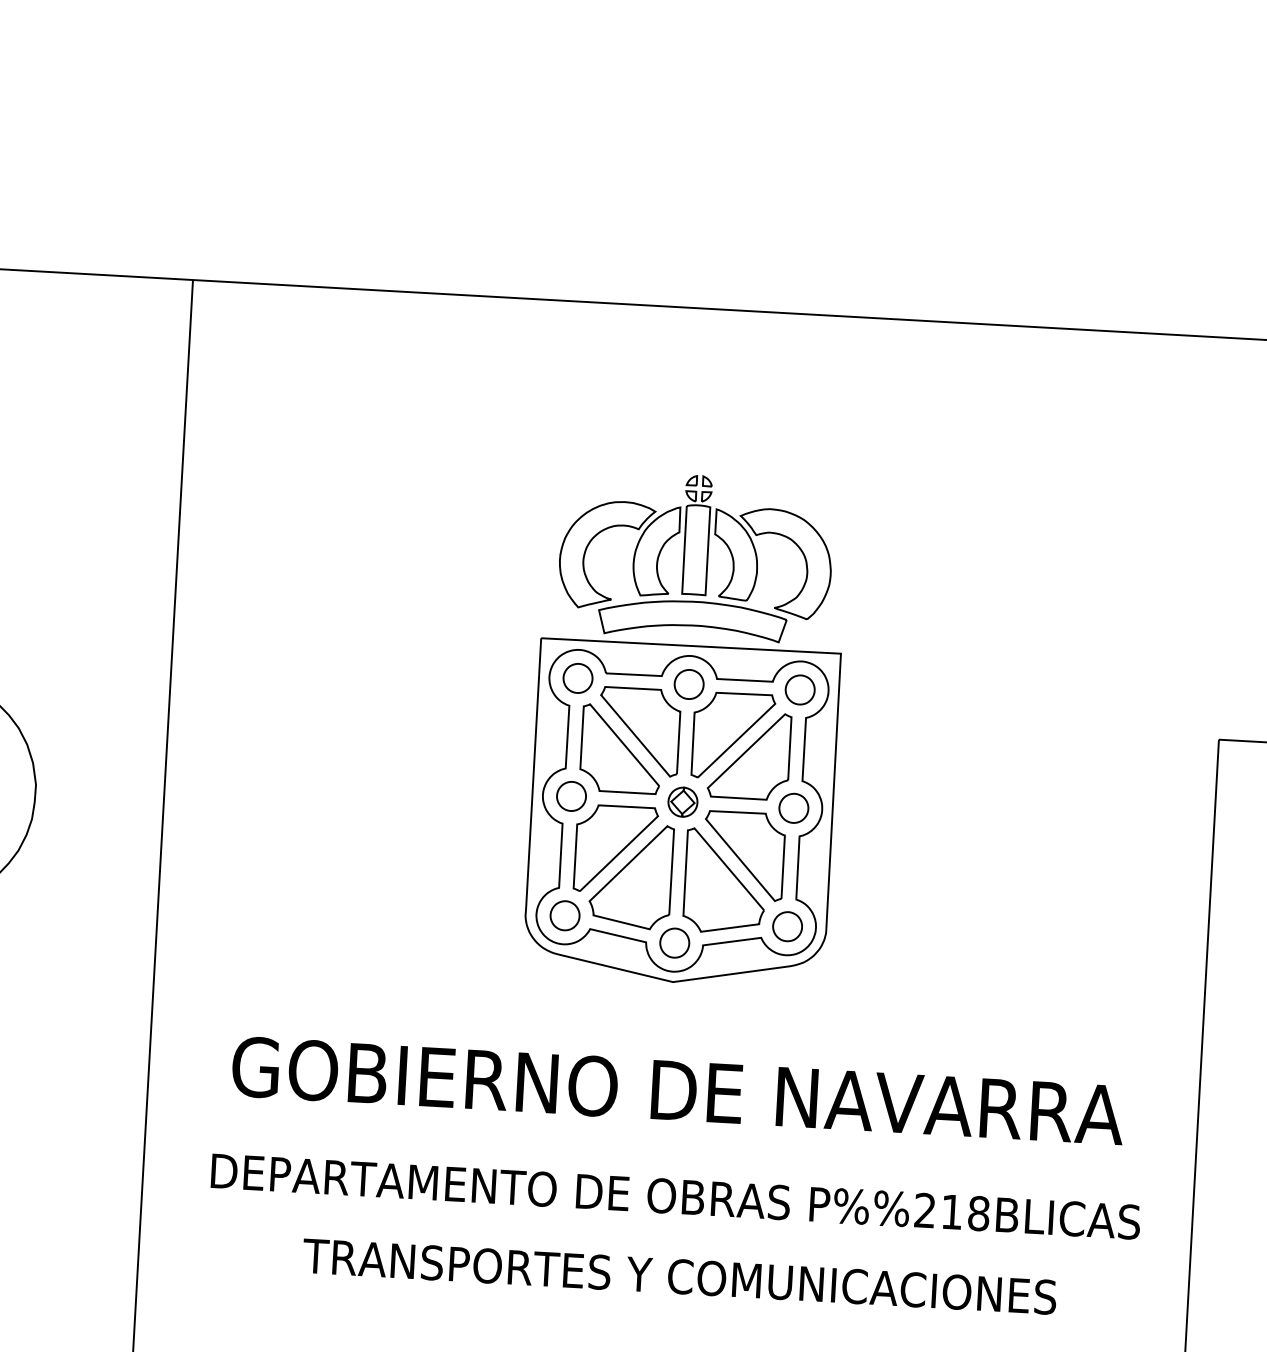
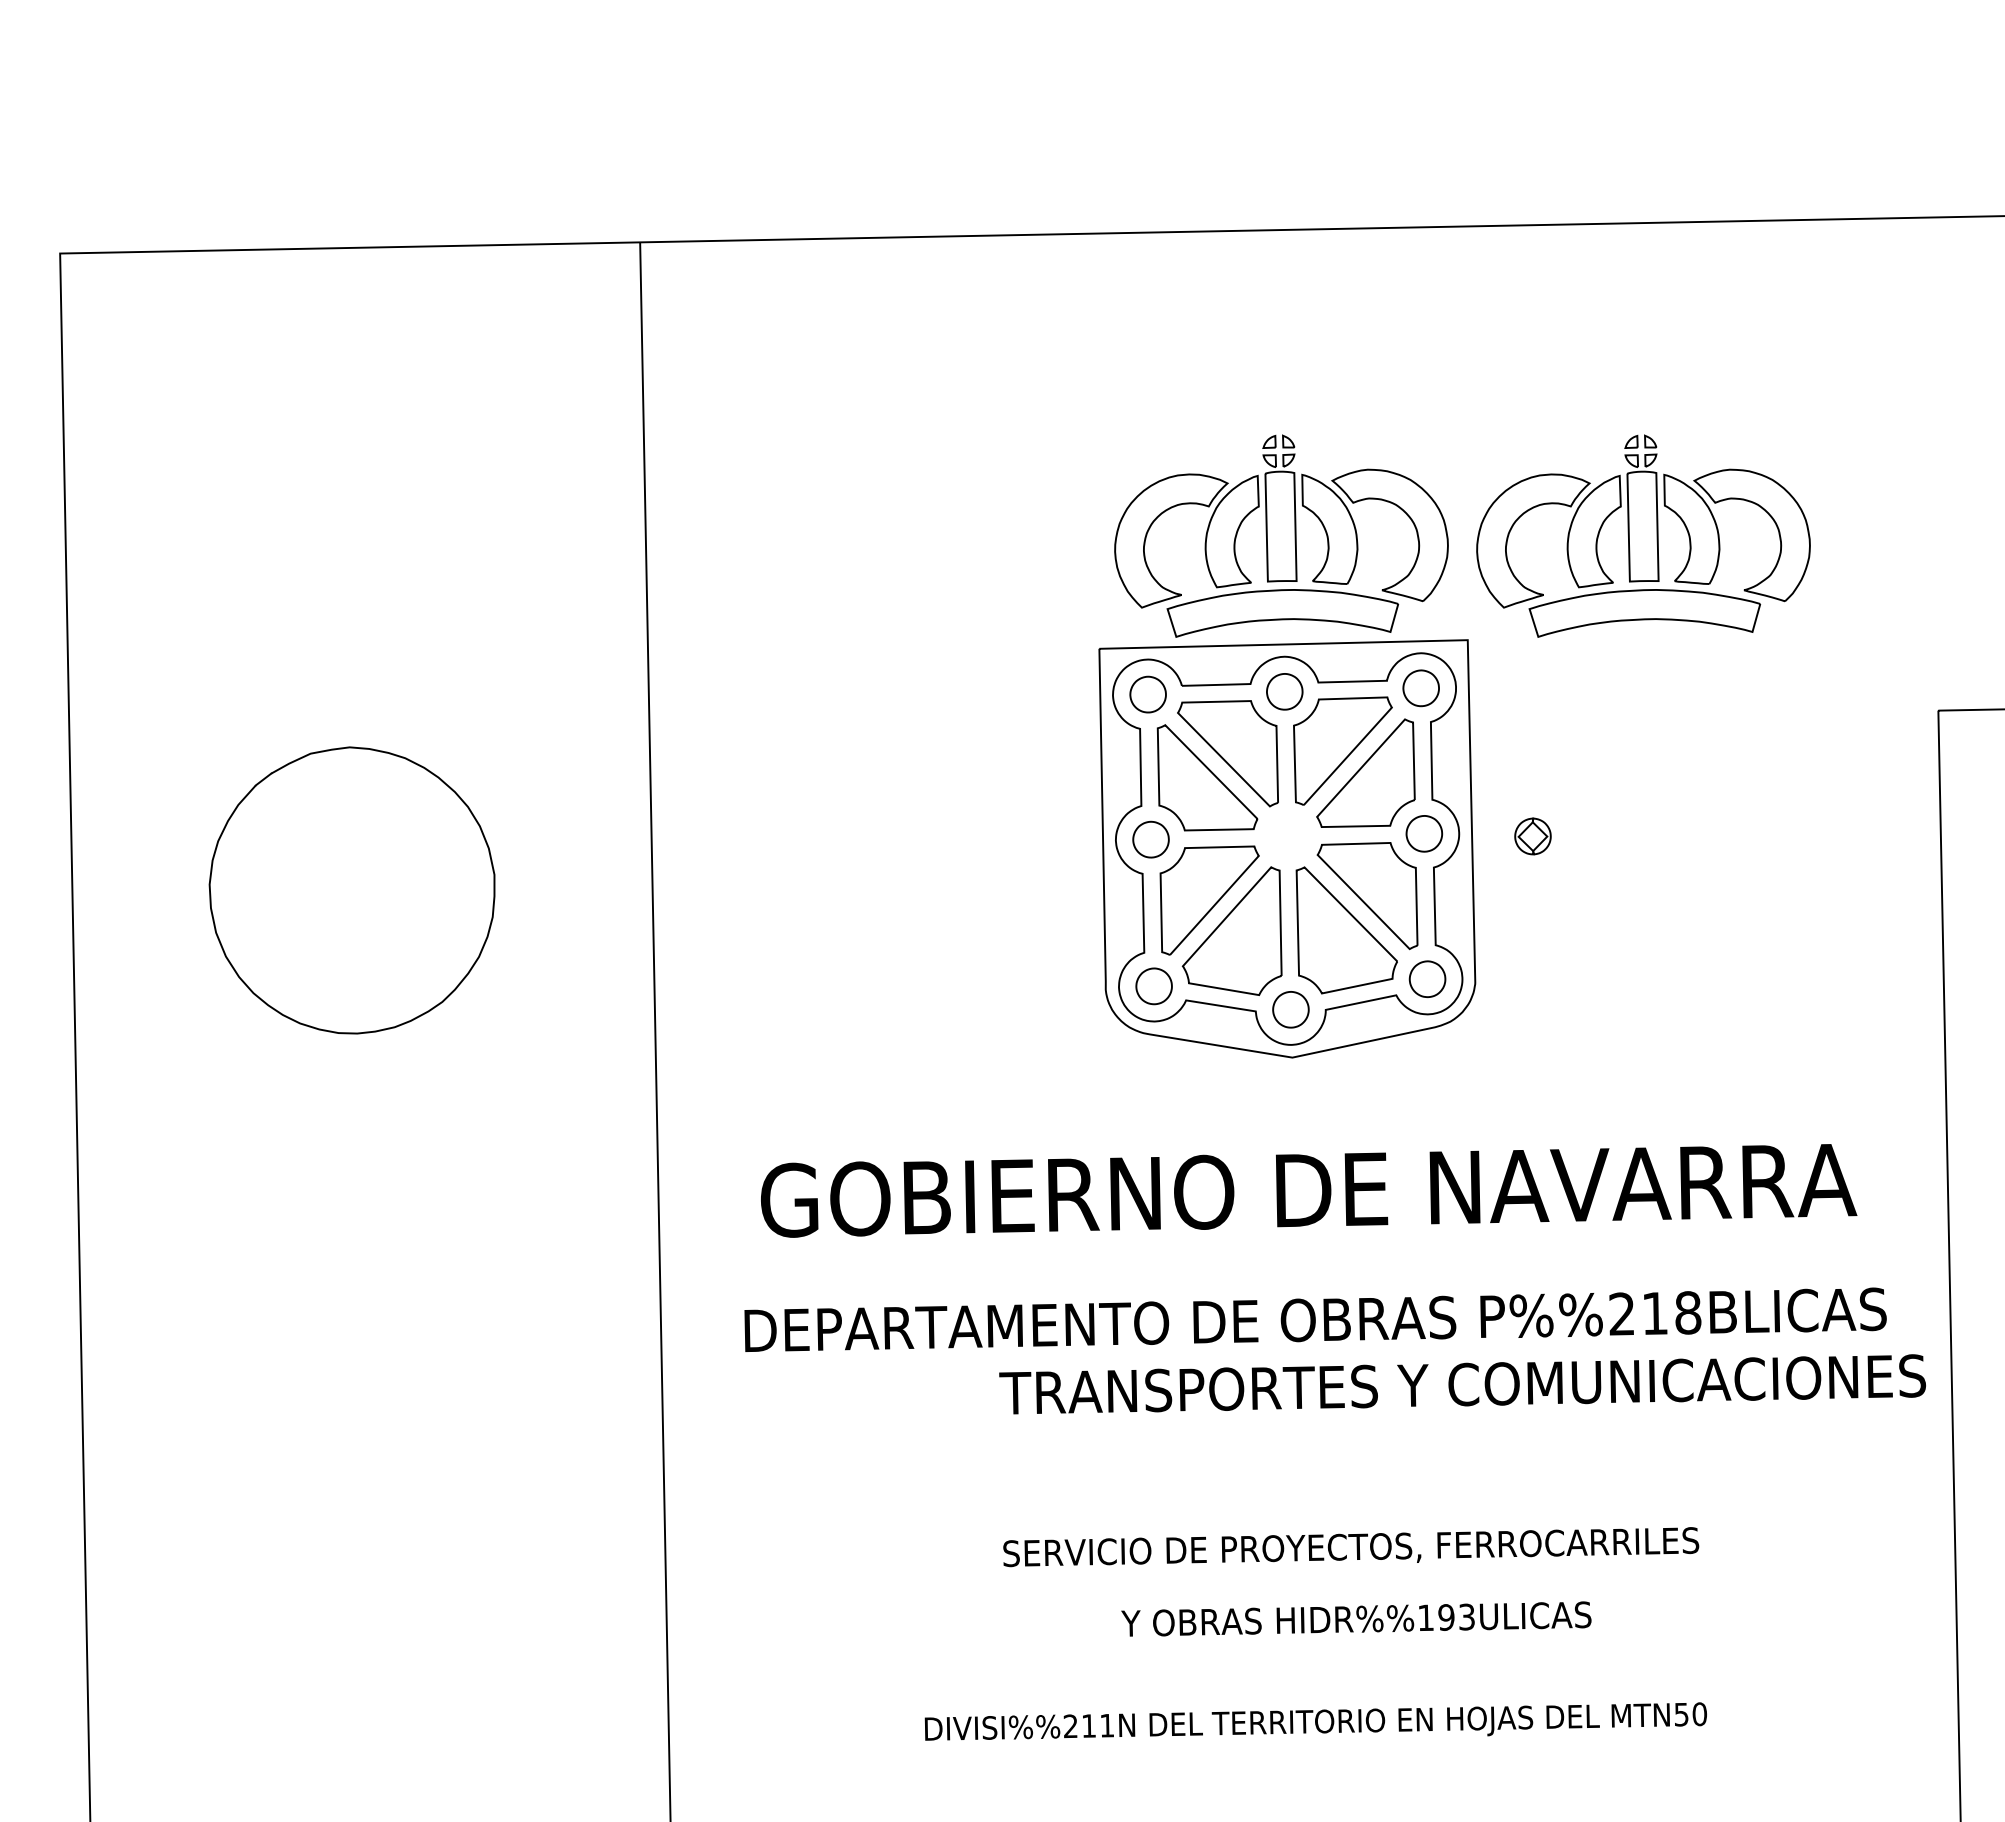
part: (990, 579) -> (1643, 535), added
part: (682, 802) -> (1532, 836), moved
text: (679, 1276) -> (1462, 1384), moved

